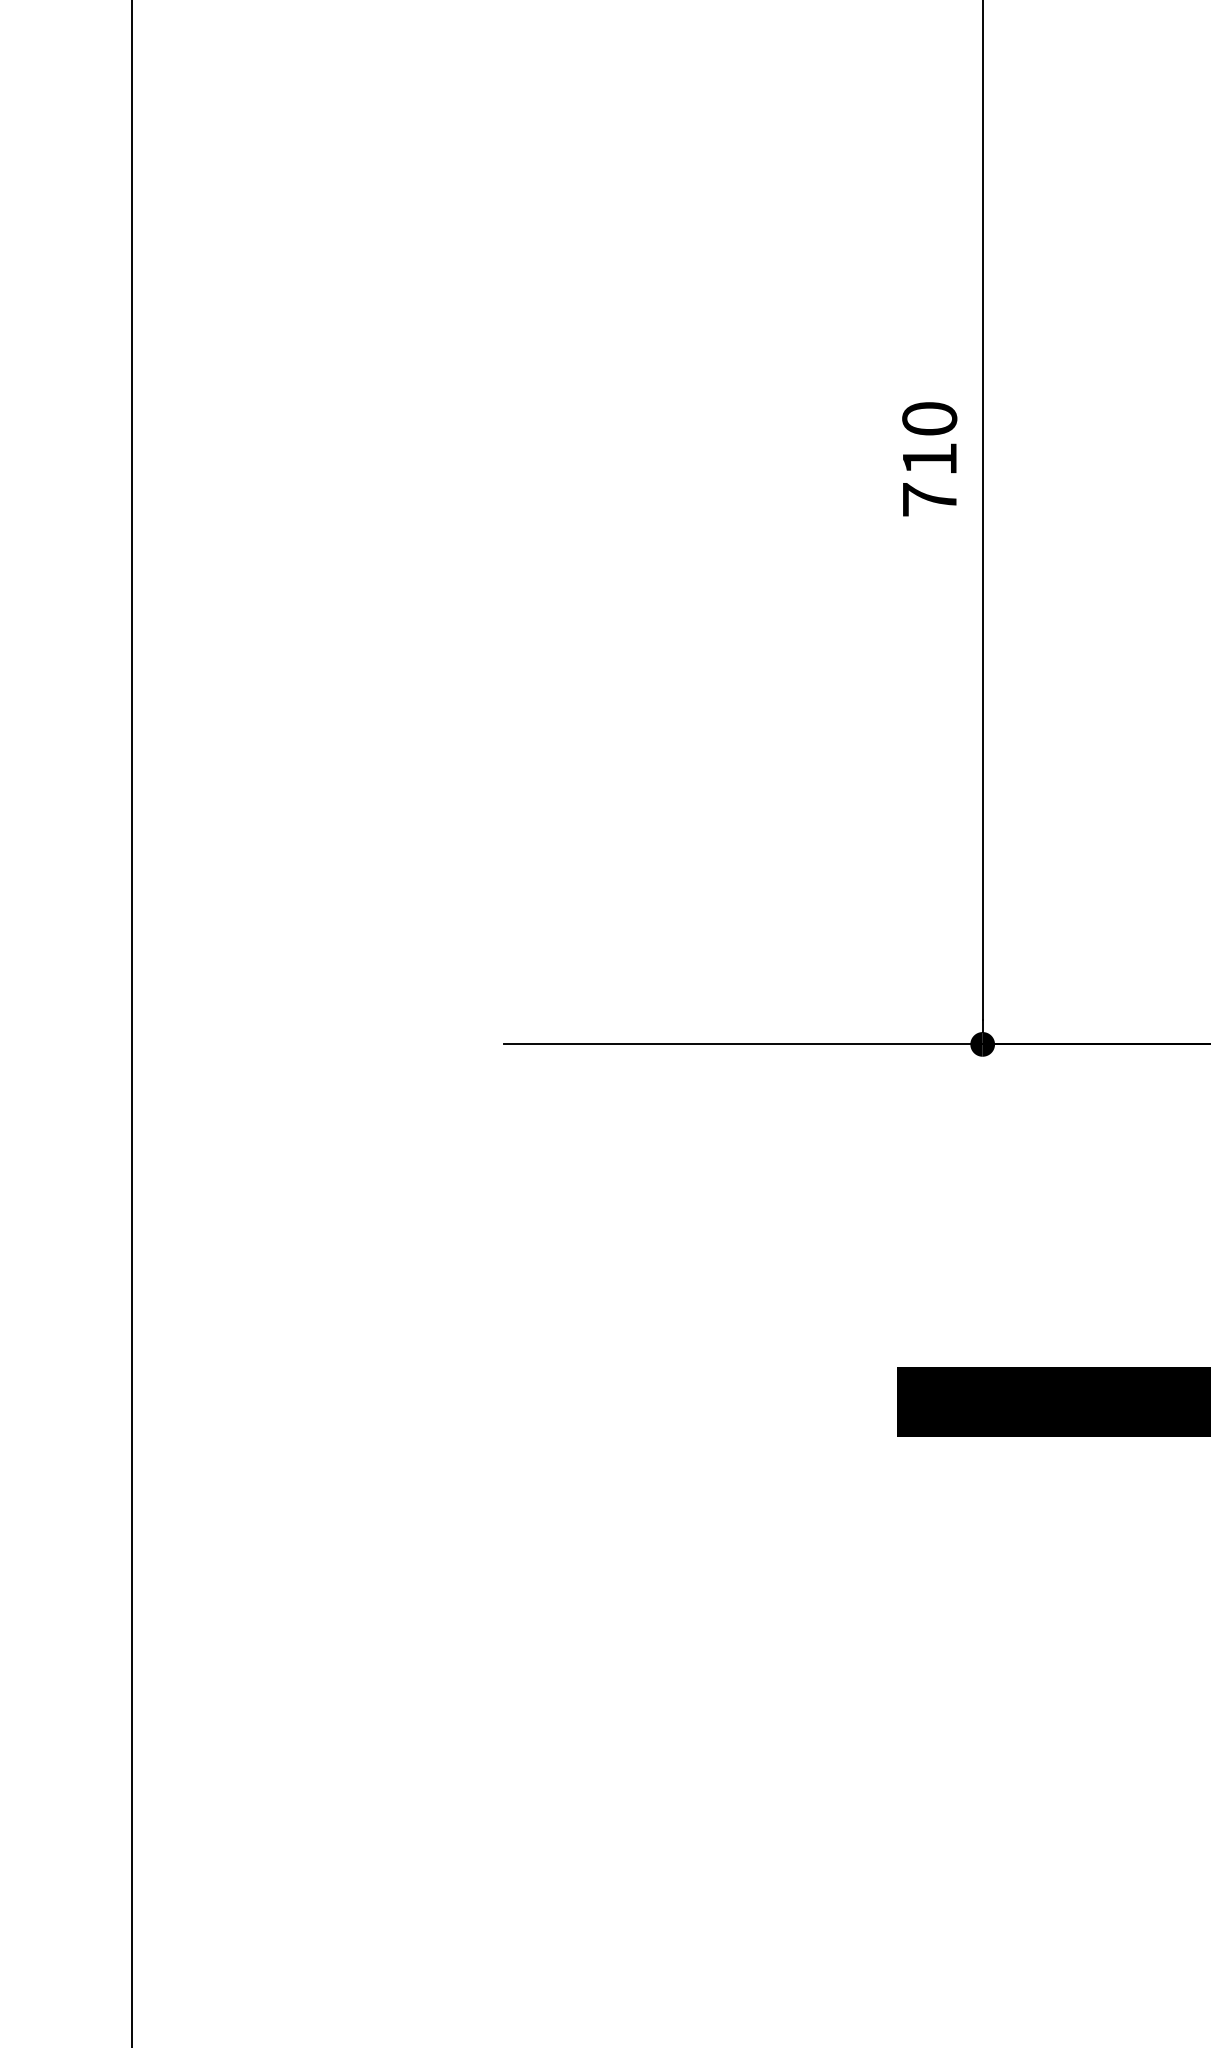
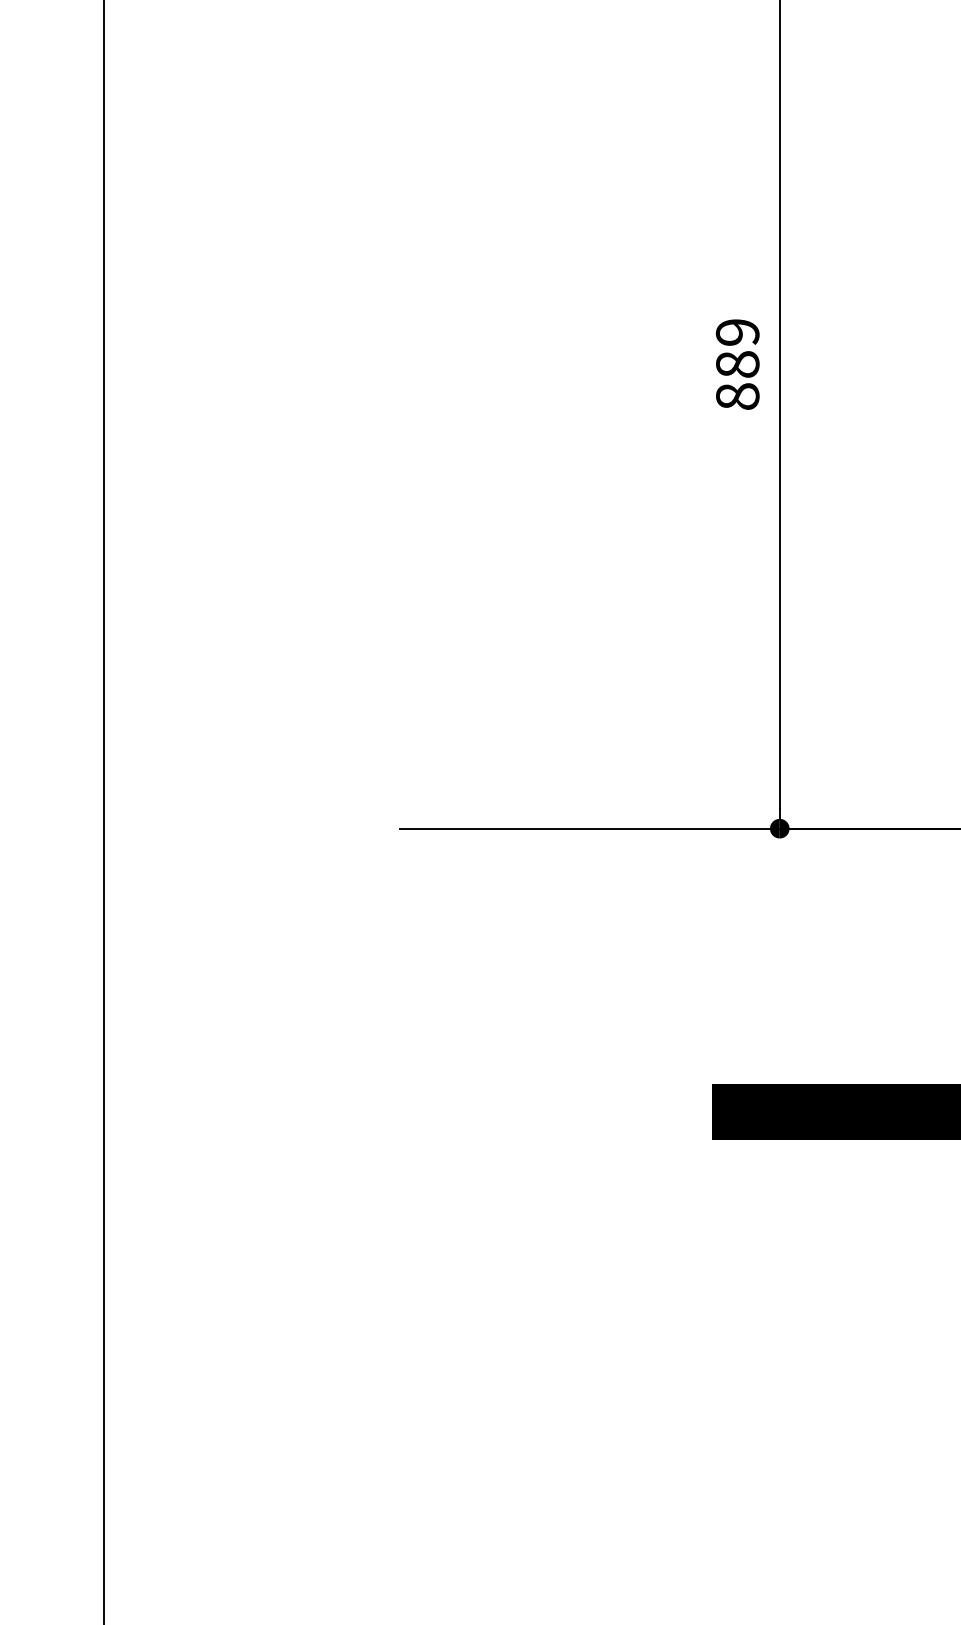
text: (929, 459) -> (737, 364), 710 -> 889

